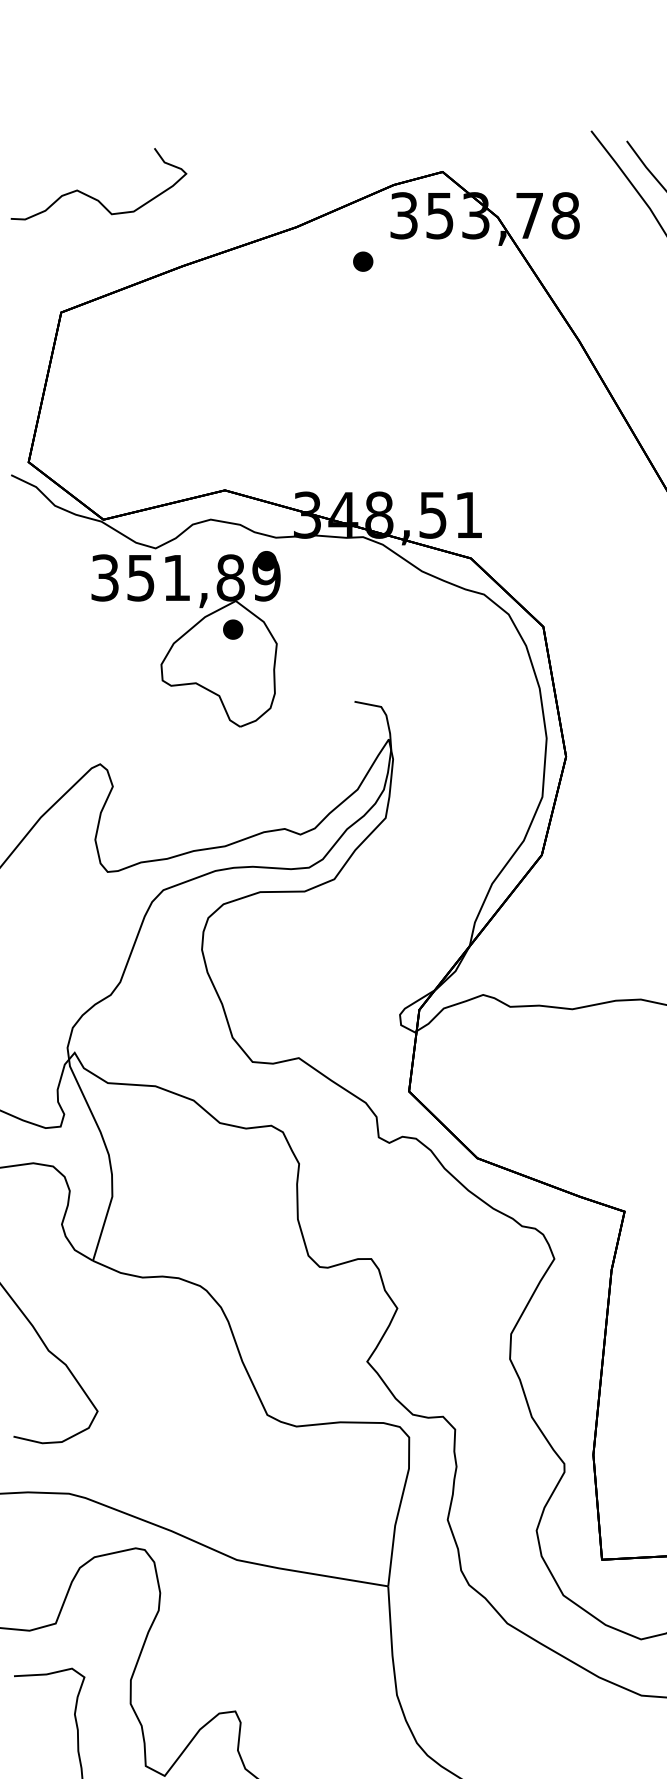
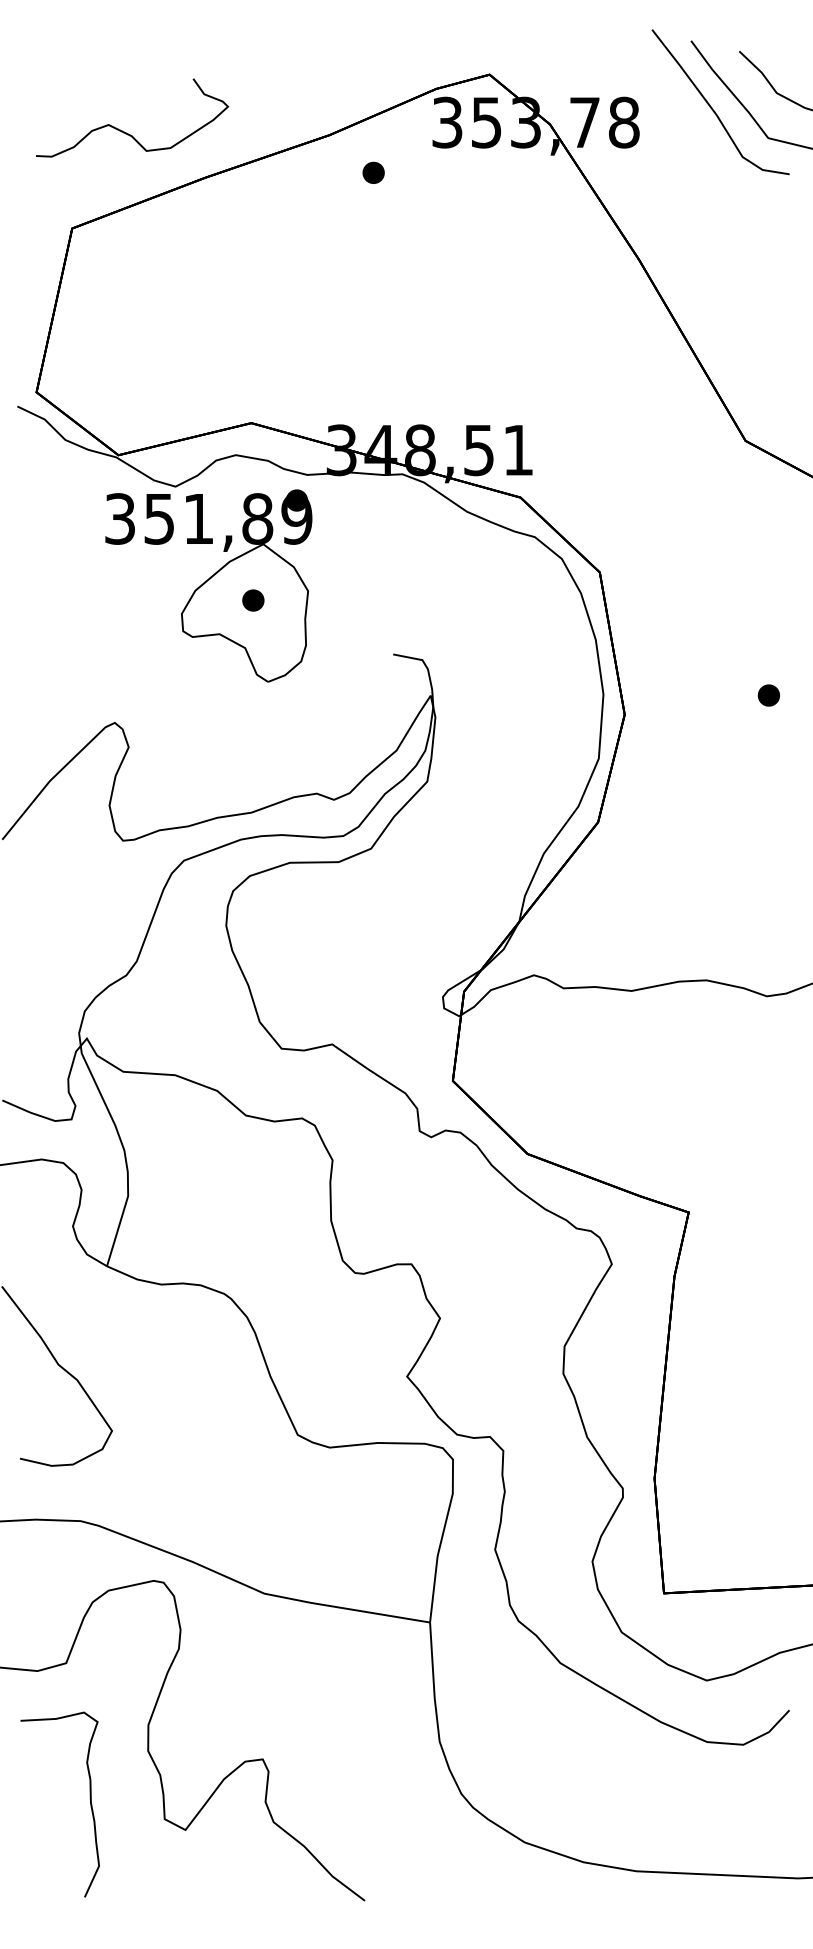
curve: (91, 196) -> (124, 131), moved
part: (363, 261) -> (373, 172), moved
part: (233, 629) -> (253, 600), moved

